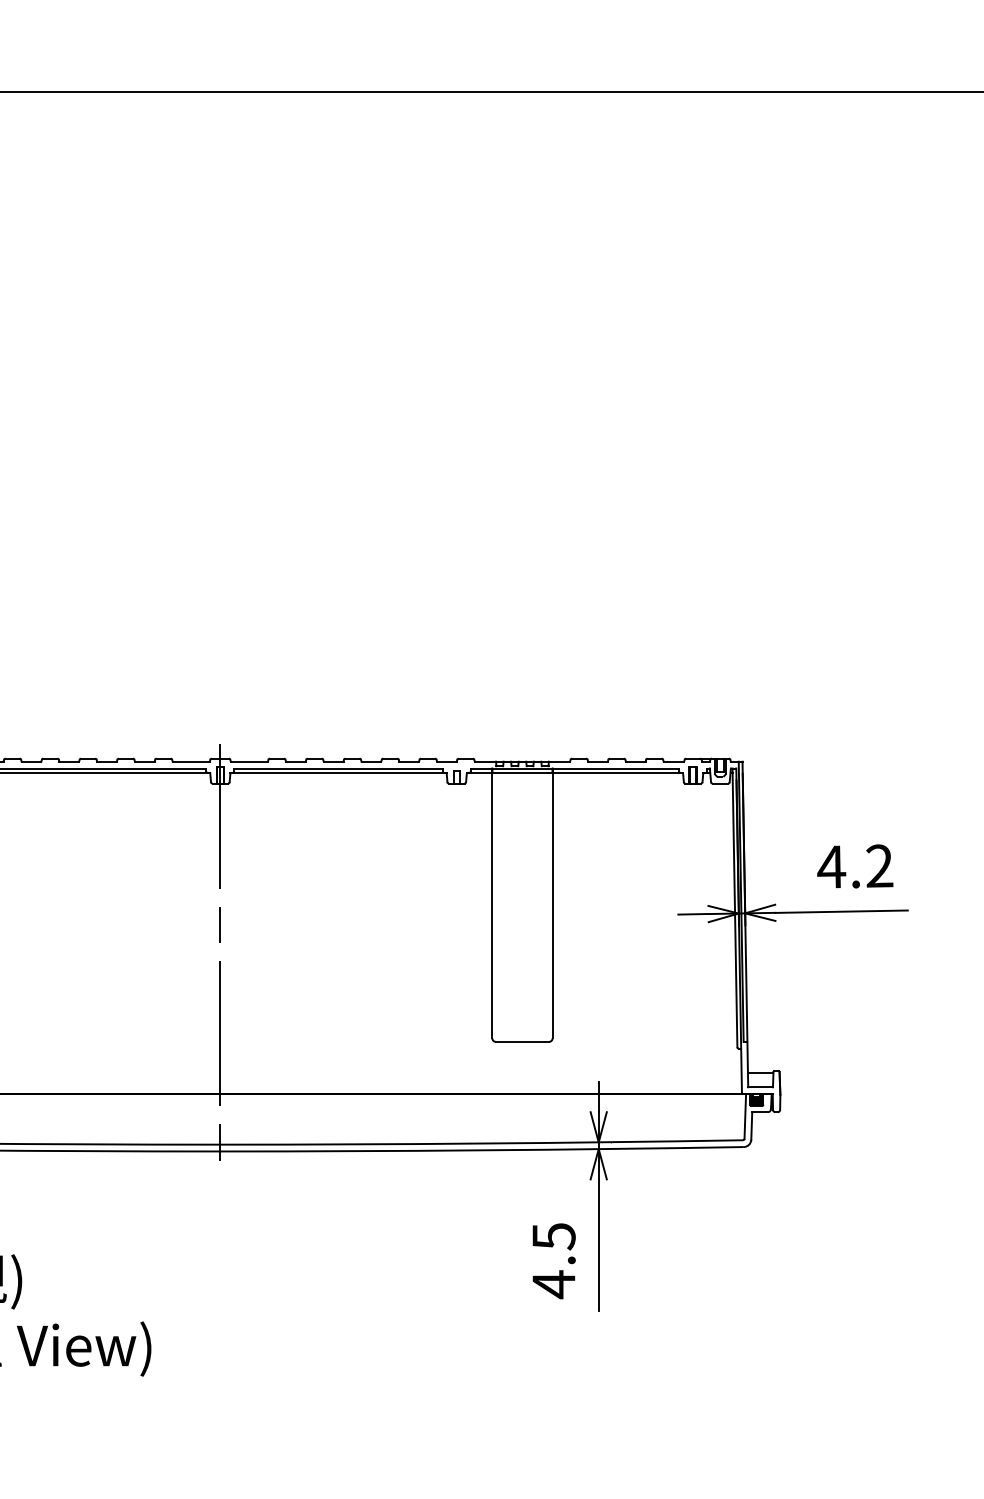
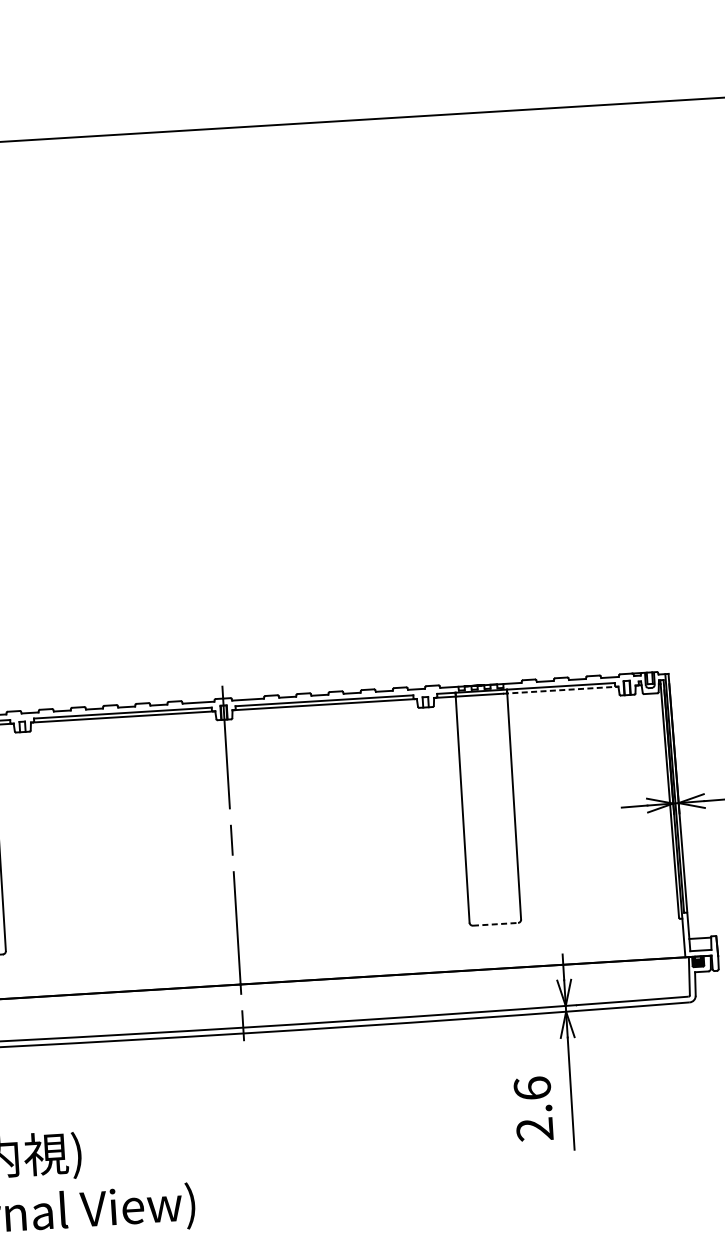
line: (615, 773) -> (560, 690), solid -> dashed
line: (522, 1041) -> (495, 923), solid -> dashed
text: (553, 1260) -> (533, 1109), 4.5 -> 2.6

